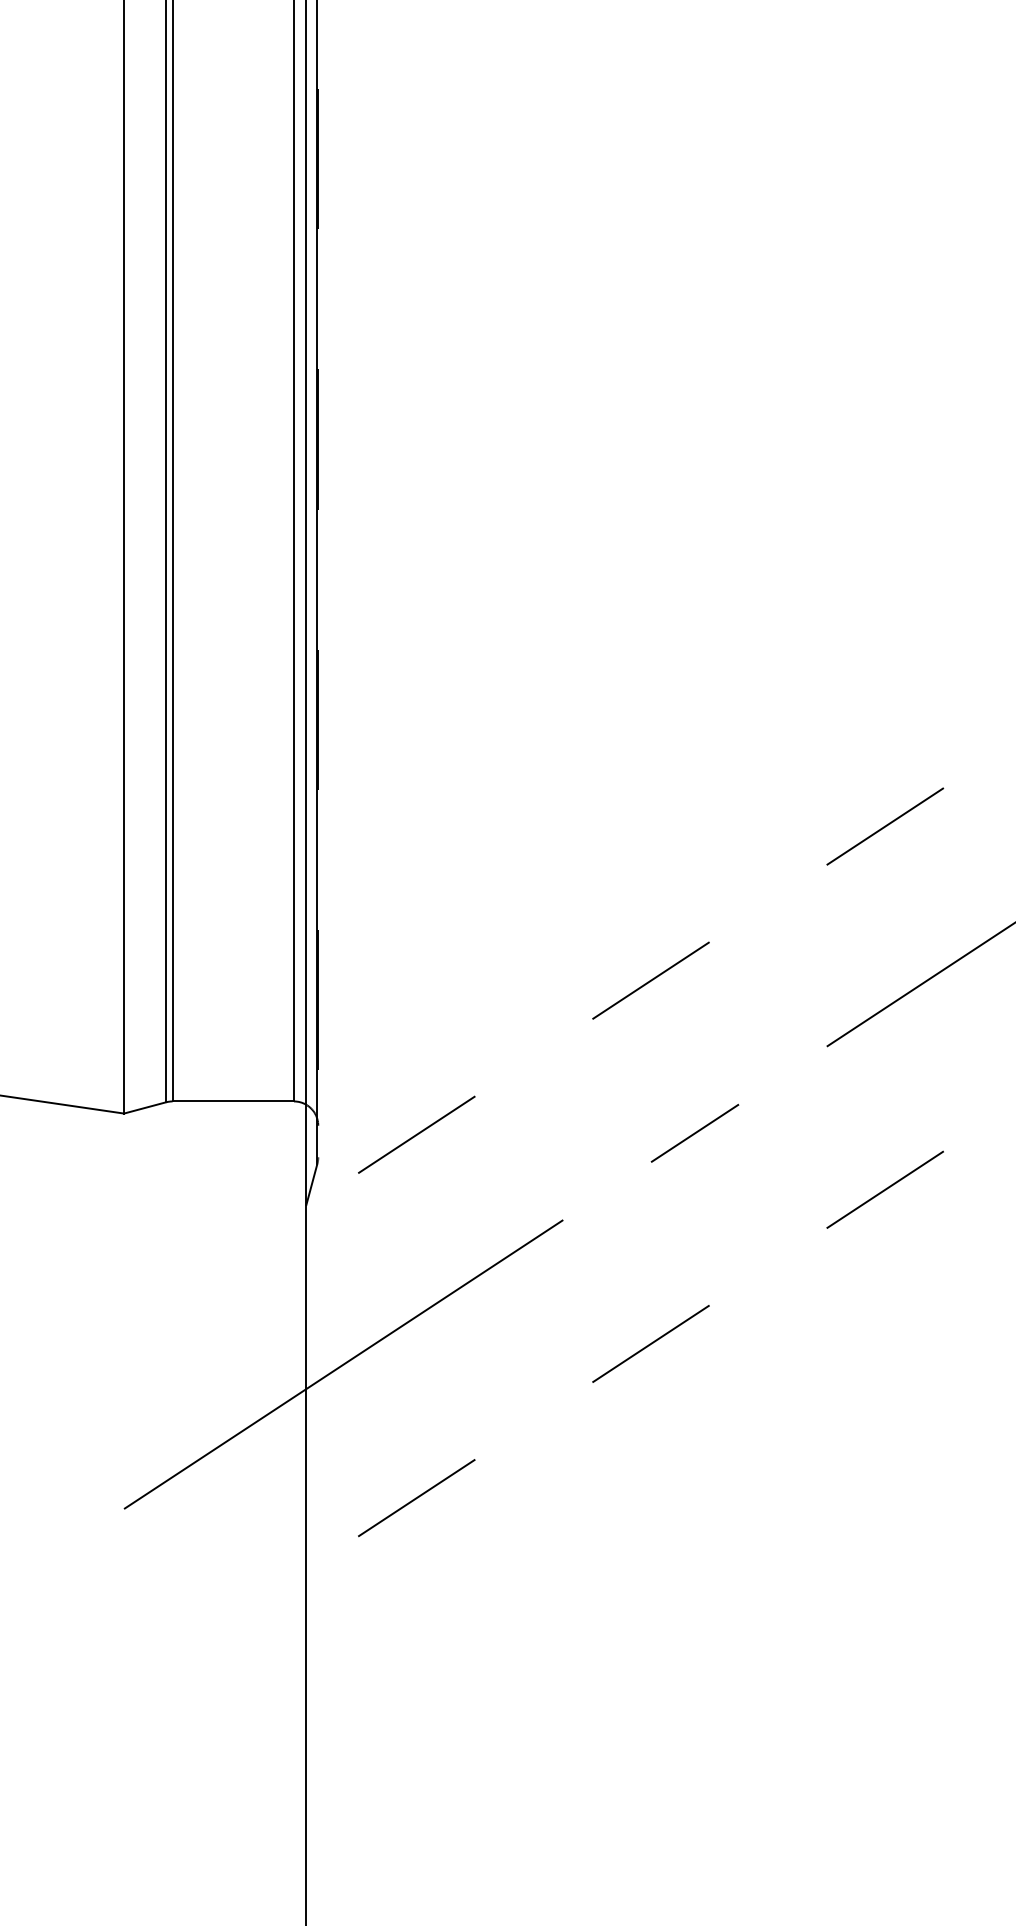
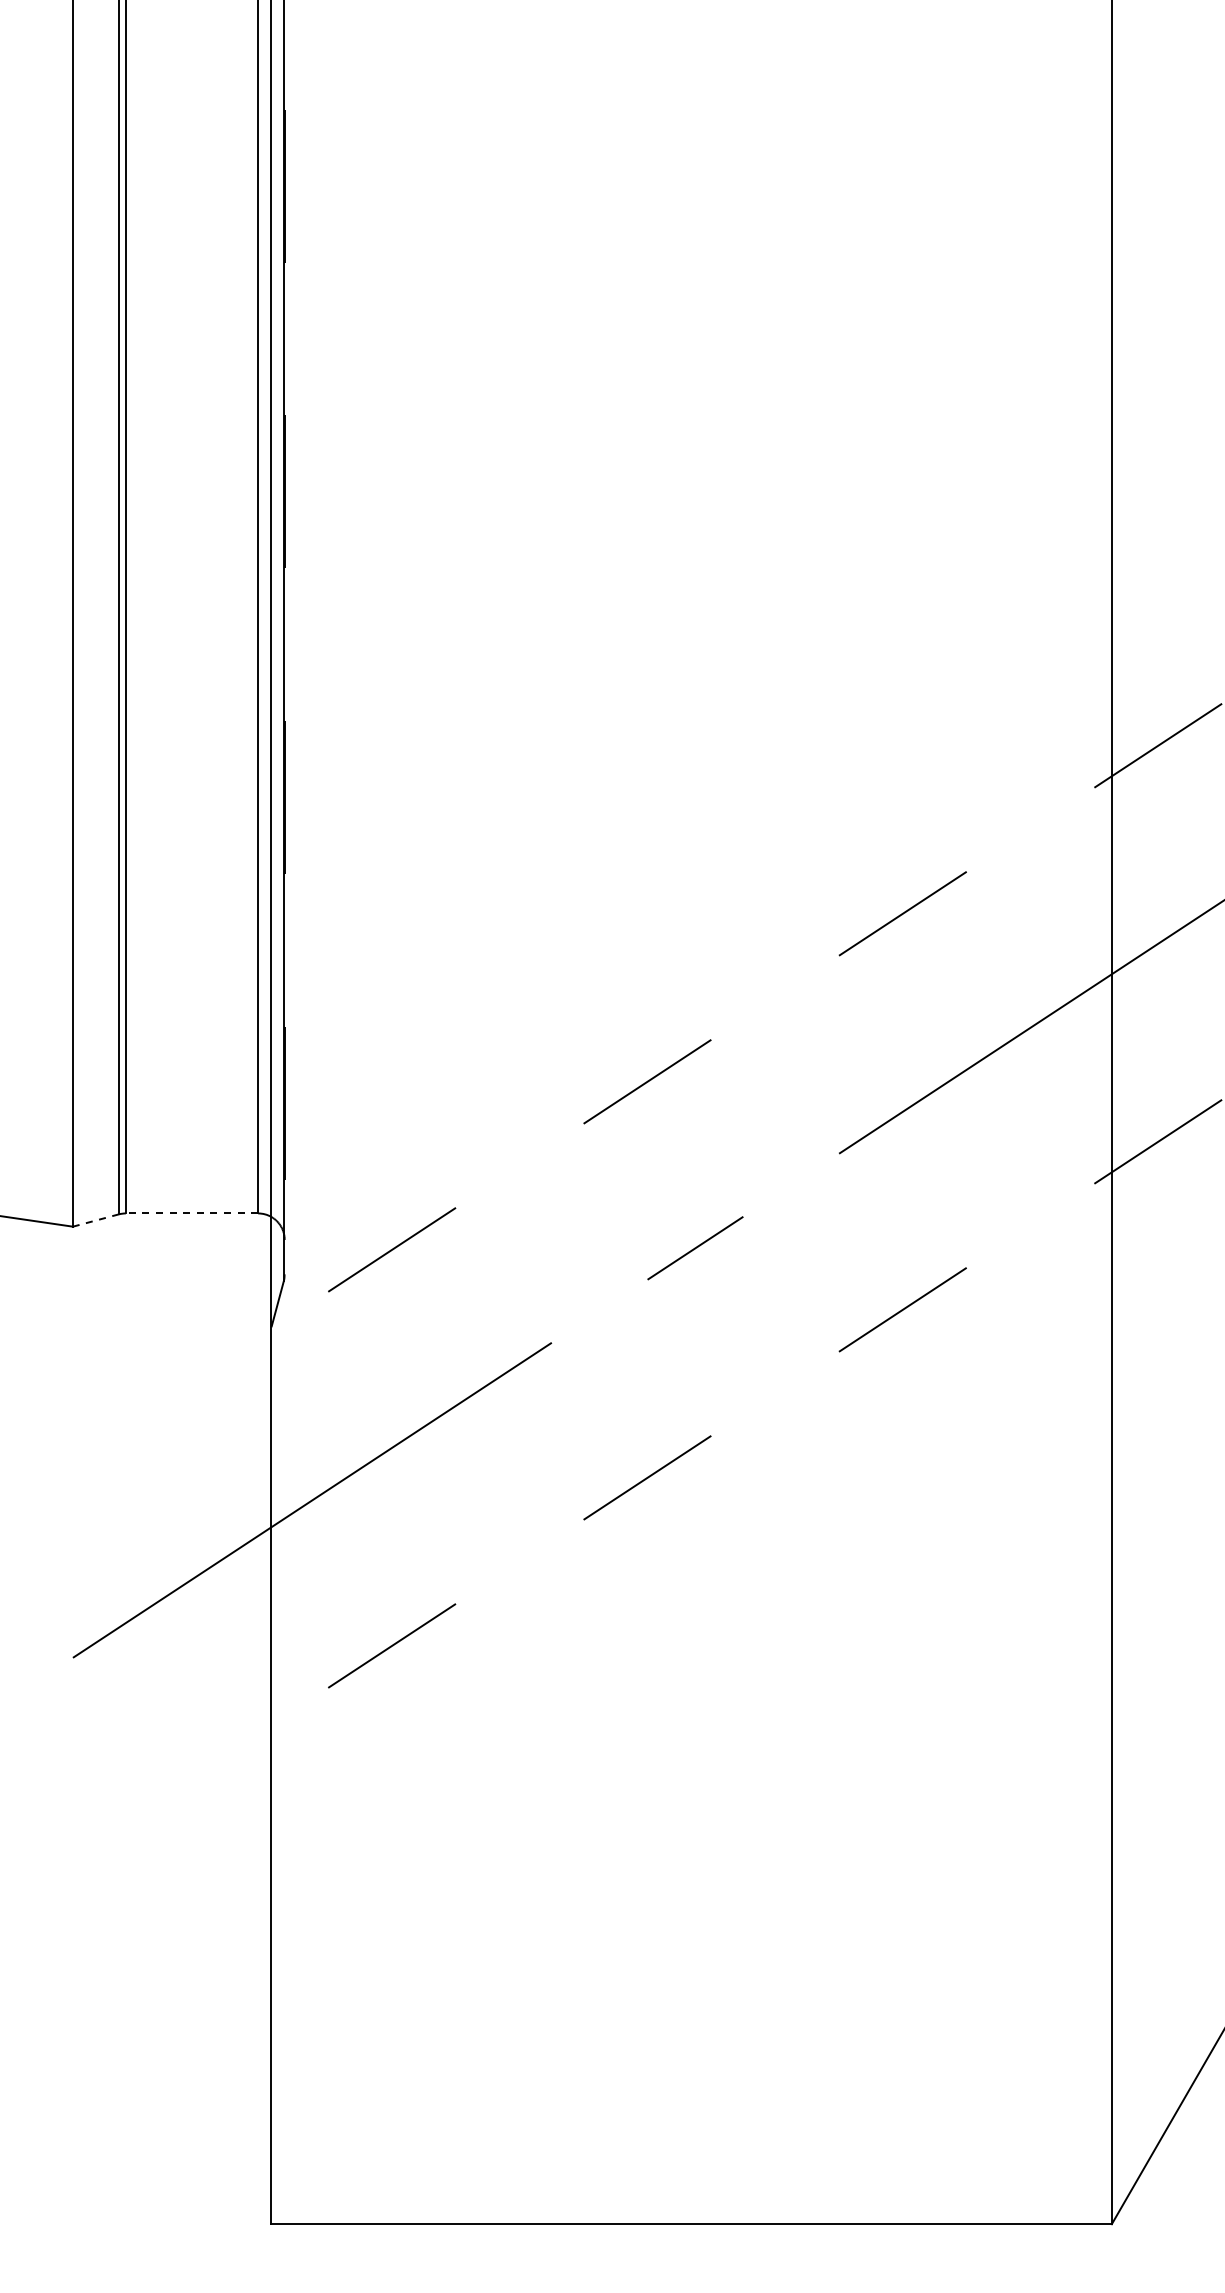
line: (232, 1101) -> (191, 1213), solid -> dashed
line: (144, 1107) -> (95, 1220), solid -> dashed

